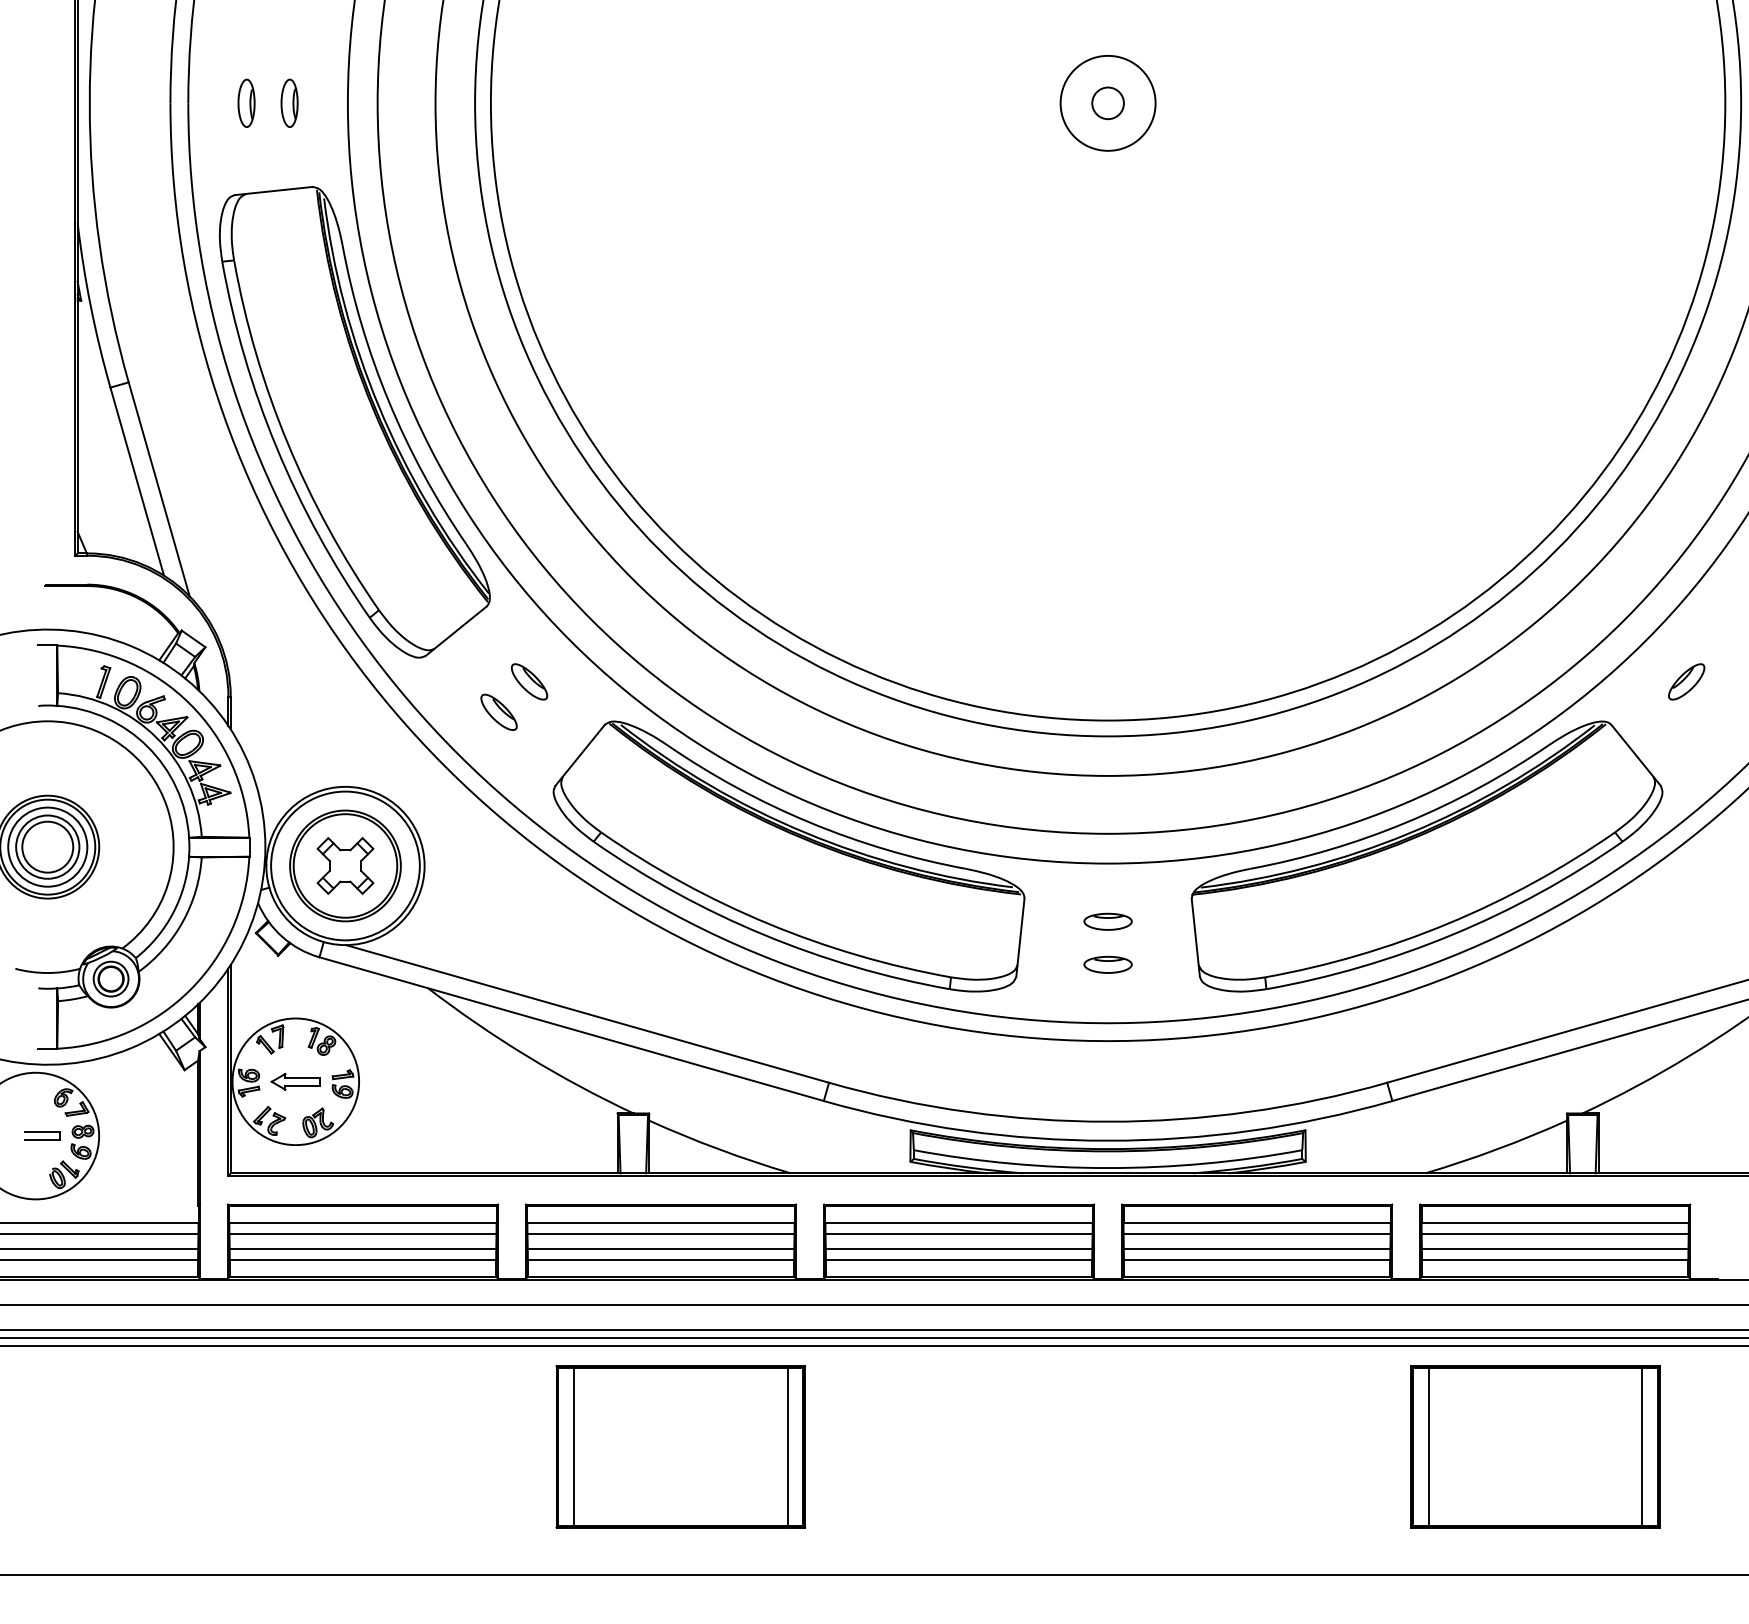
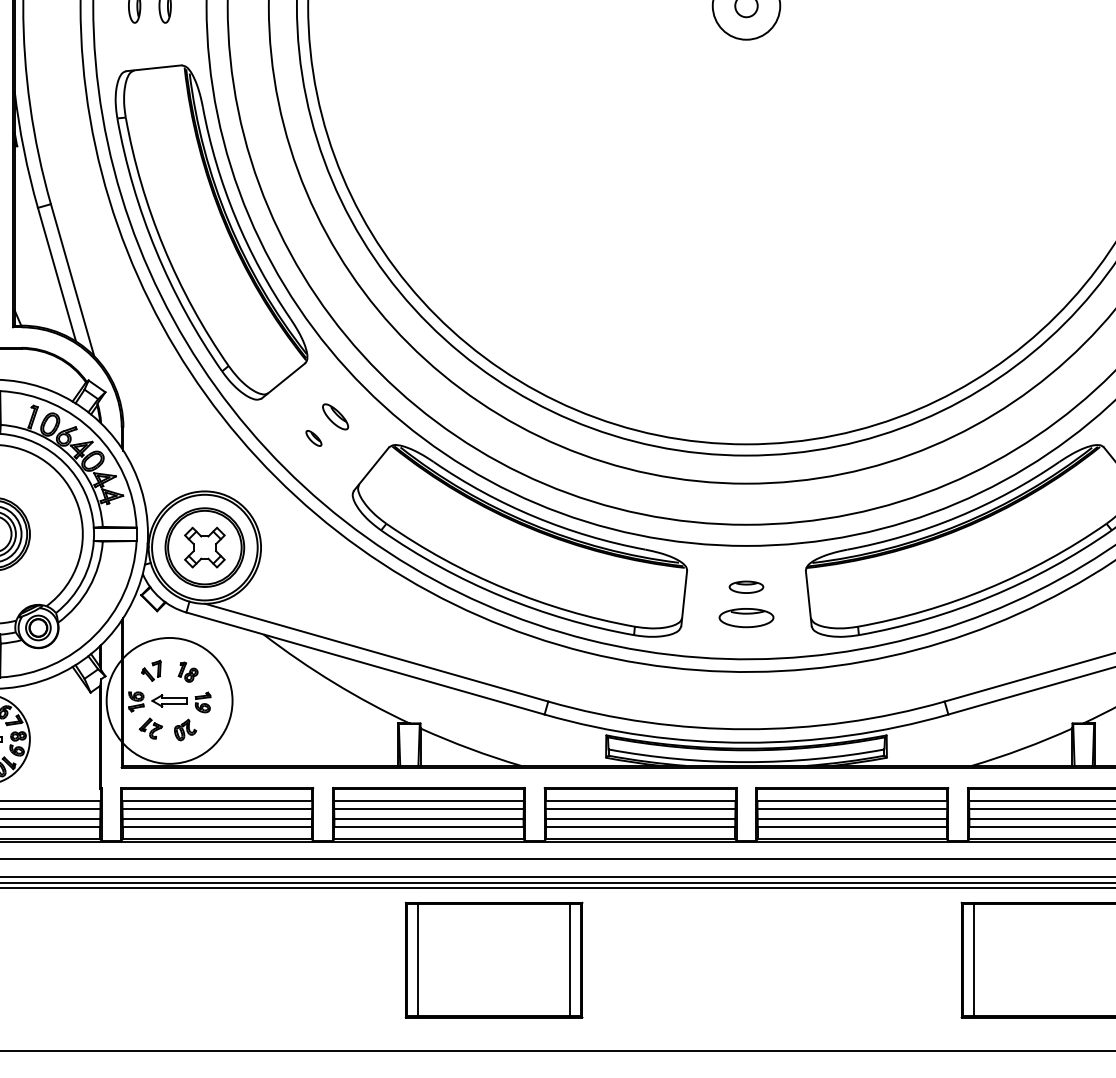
part: (498, 711) -> (313, 437), size x0.6
part: (1107, 964) -> (746, 617), size x1.6
circle: (295, 1081) -> (169, 700), size x1.4
part: (680, 1446) -> (493, 959), moved

